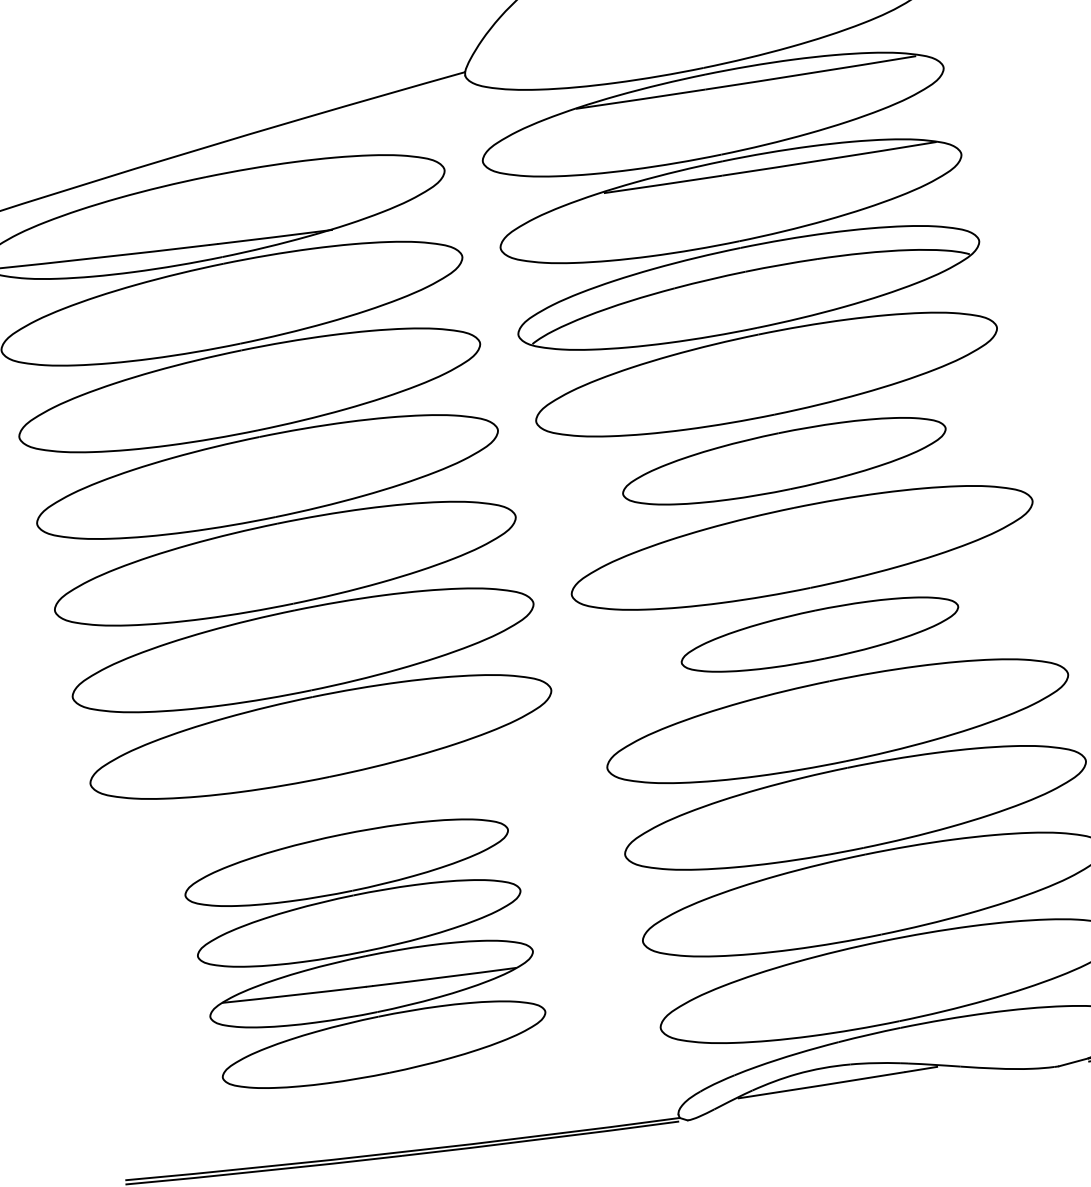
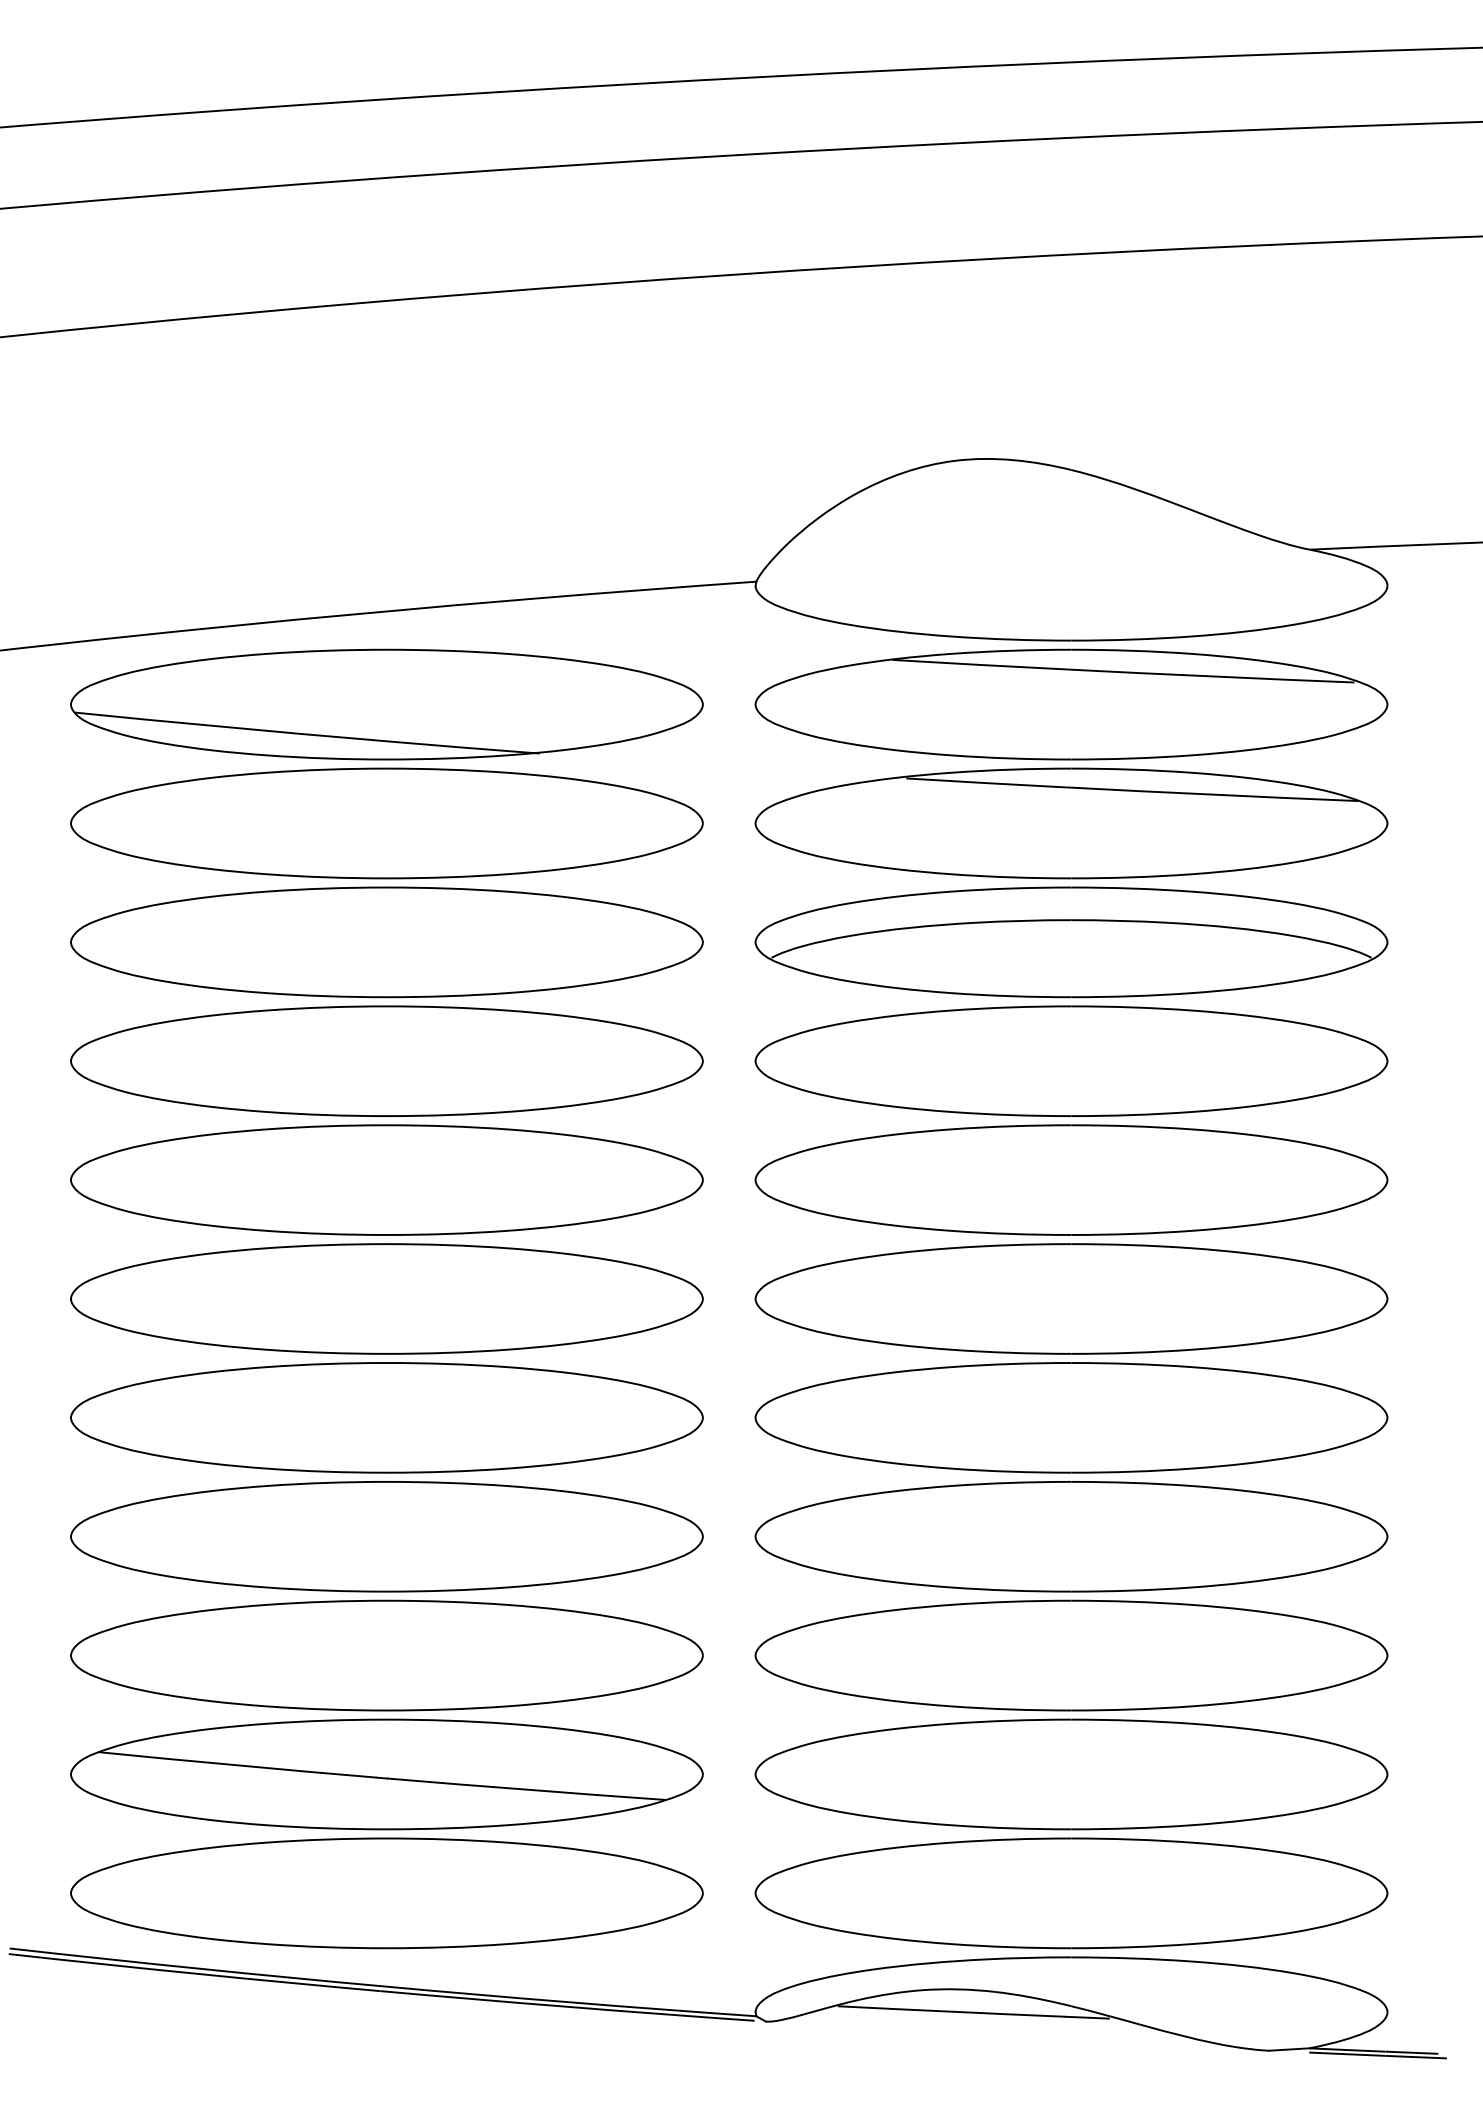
part: (784, 460) -> (1071, 1179), size x1.43
part: (819, 634) -> (1071, 1417), size x1.67
part: (365, 954) -> (386, 1715), size x1.43

